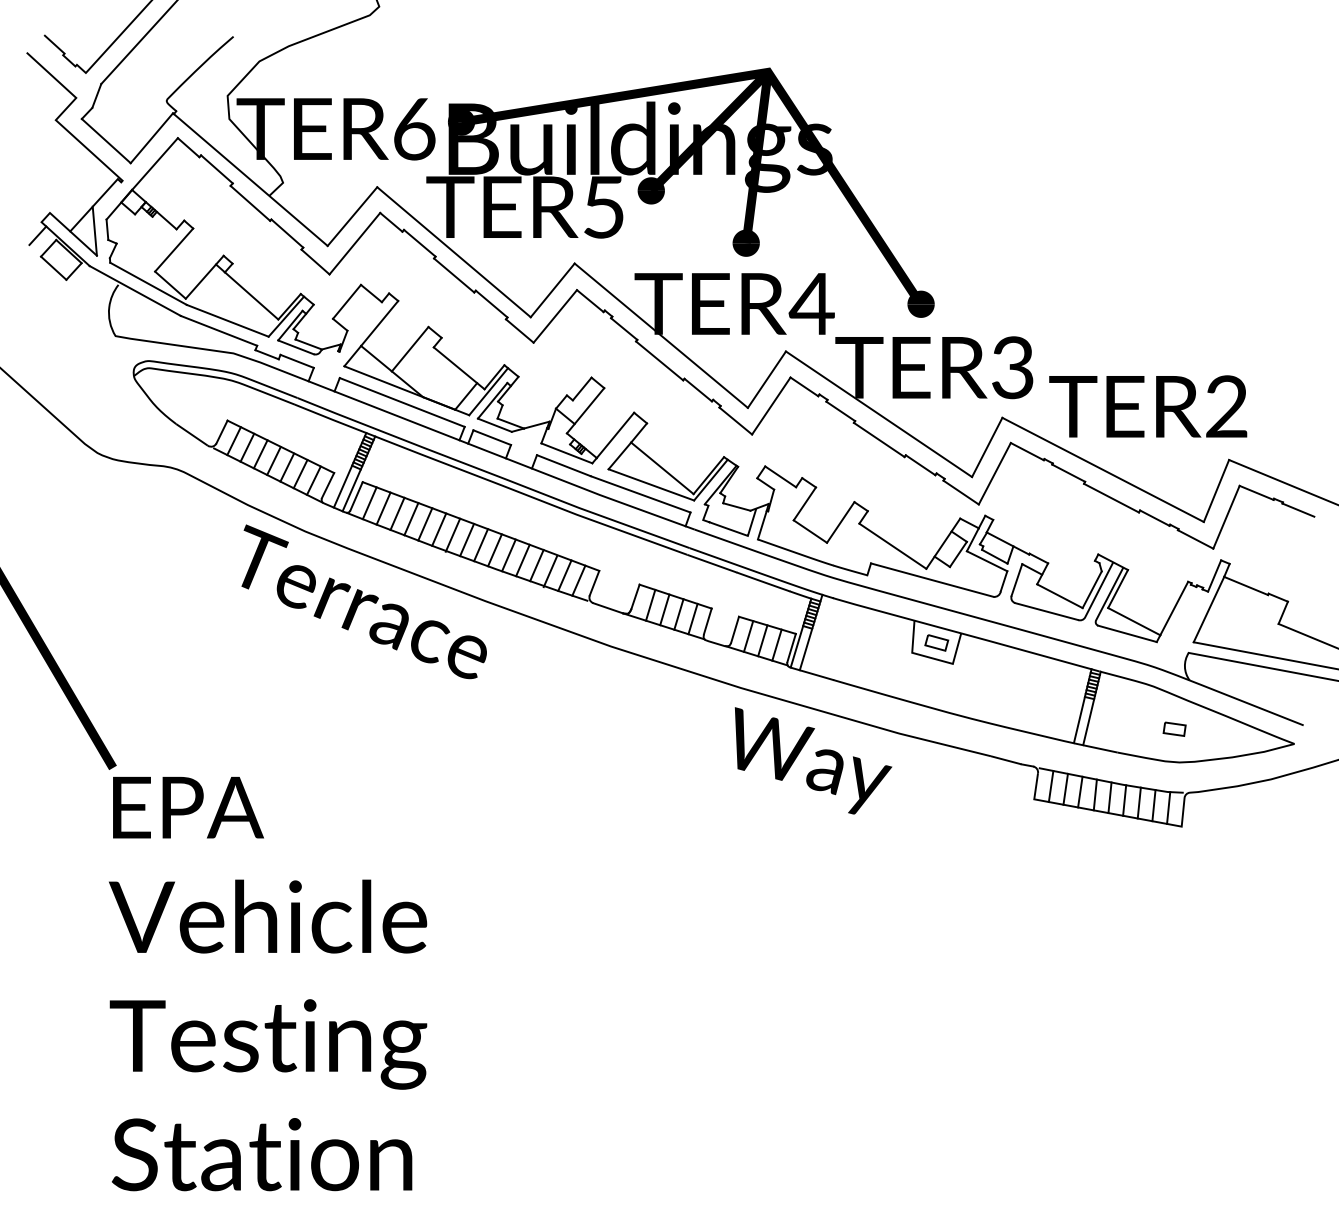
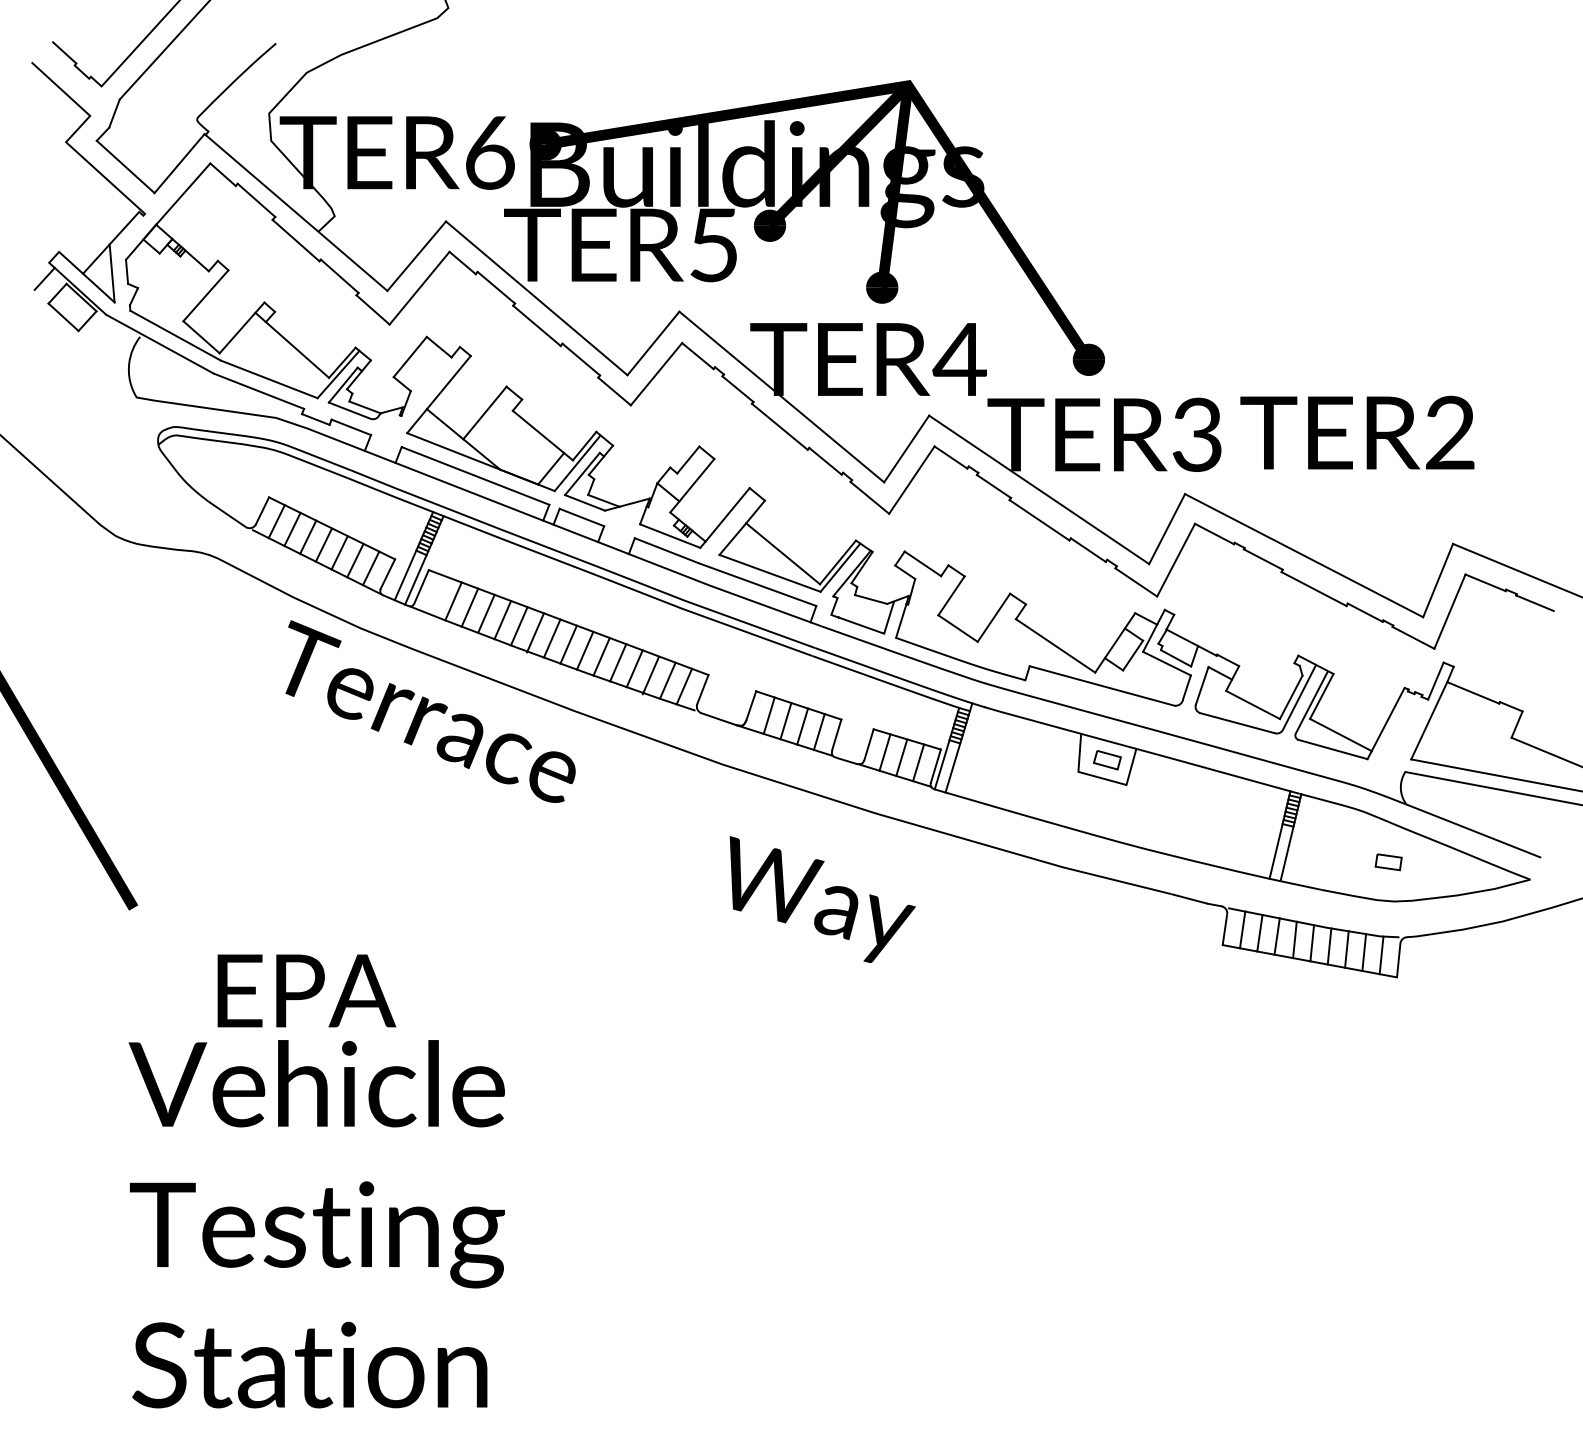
text: (1148, 406) -> (1357, 432), moved
line: (369, 502) -> (436, 594), removed
text: (813, 760) -> (822, 899), moved
text: (188, 807) -> (306, 990), moved

